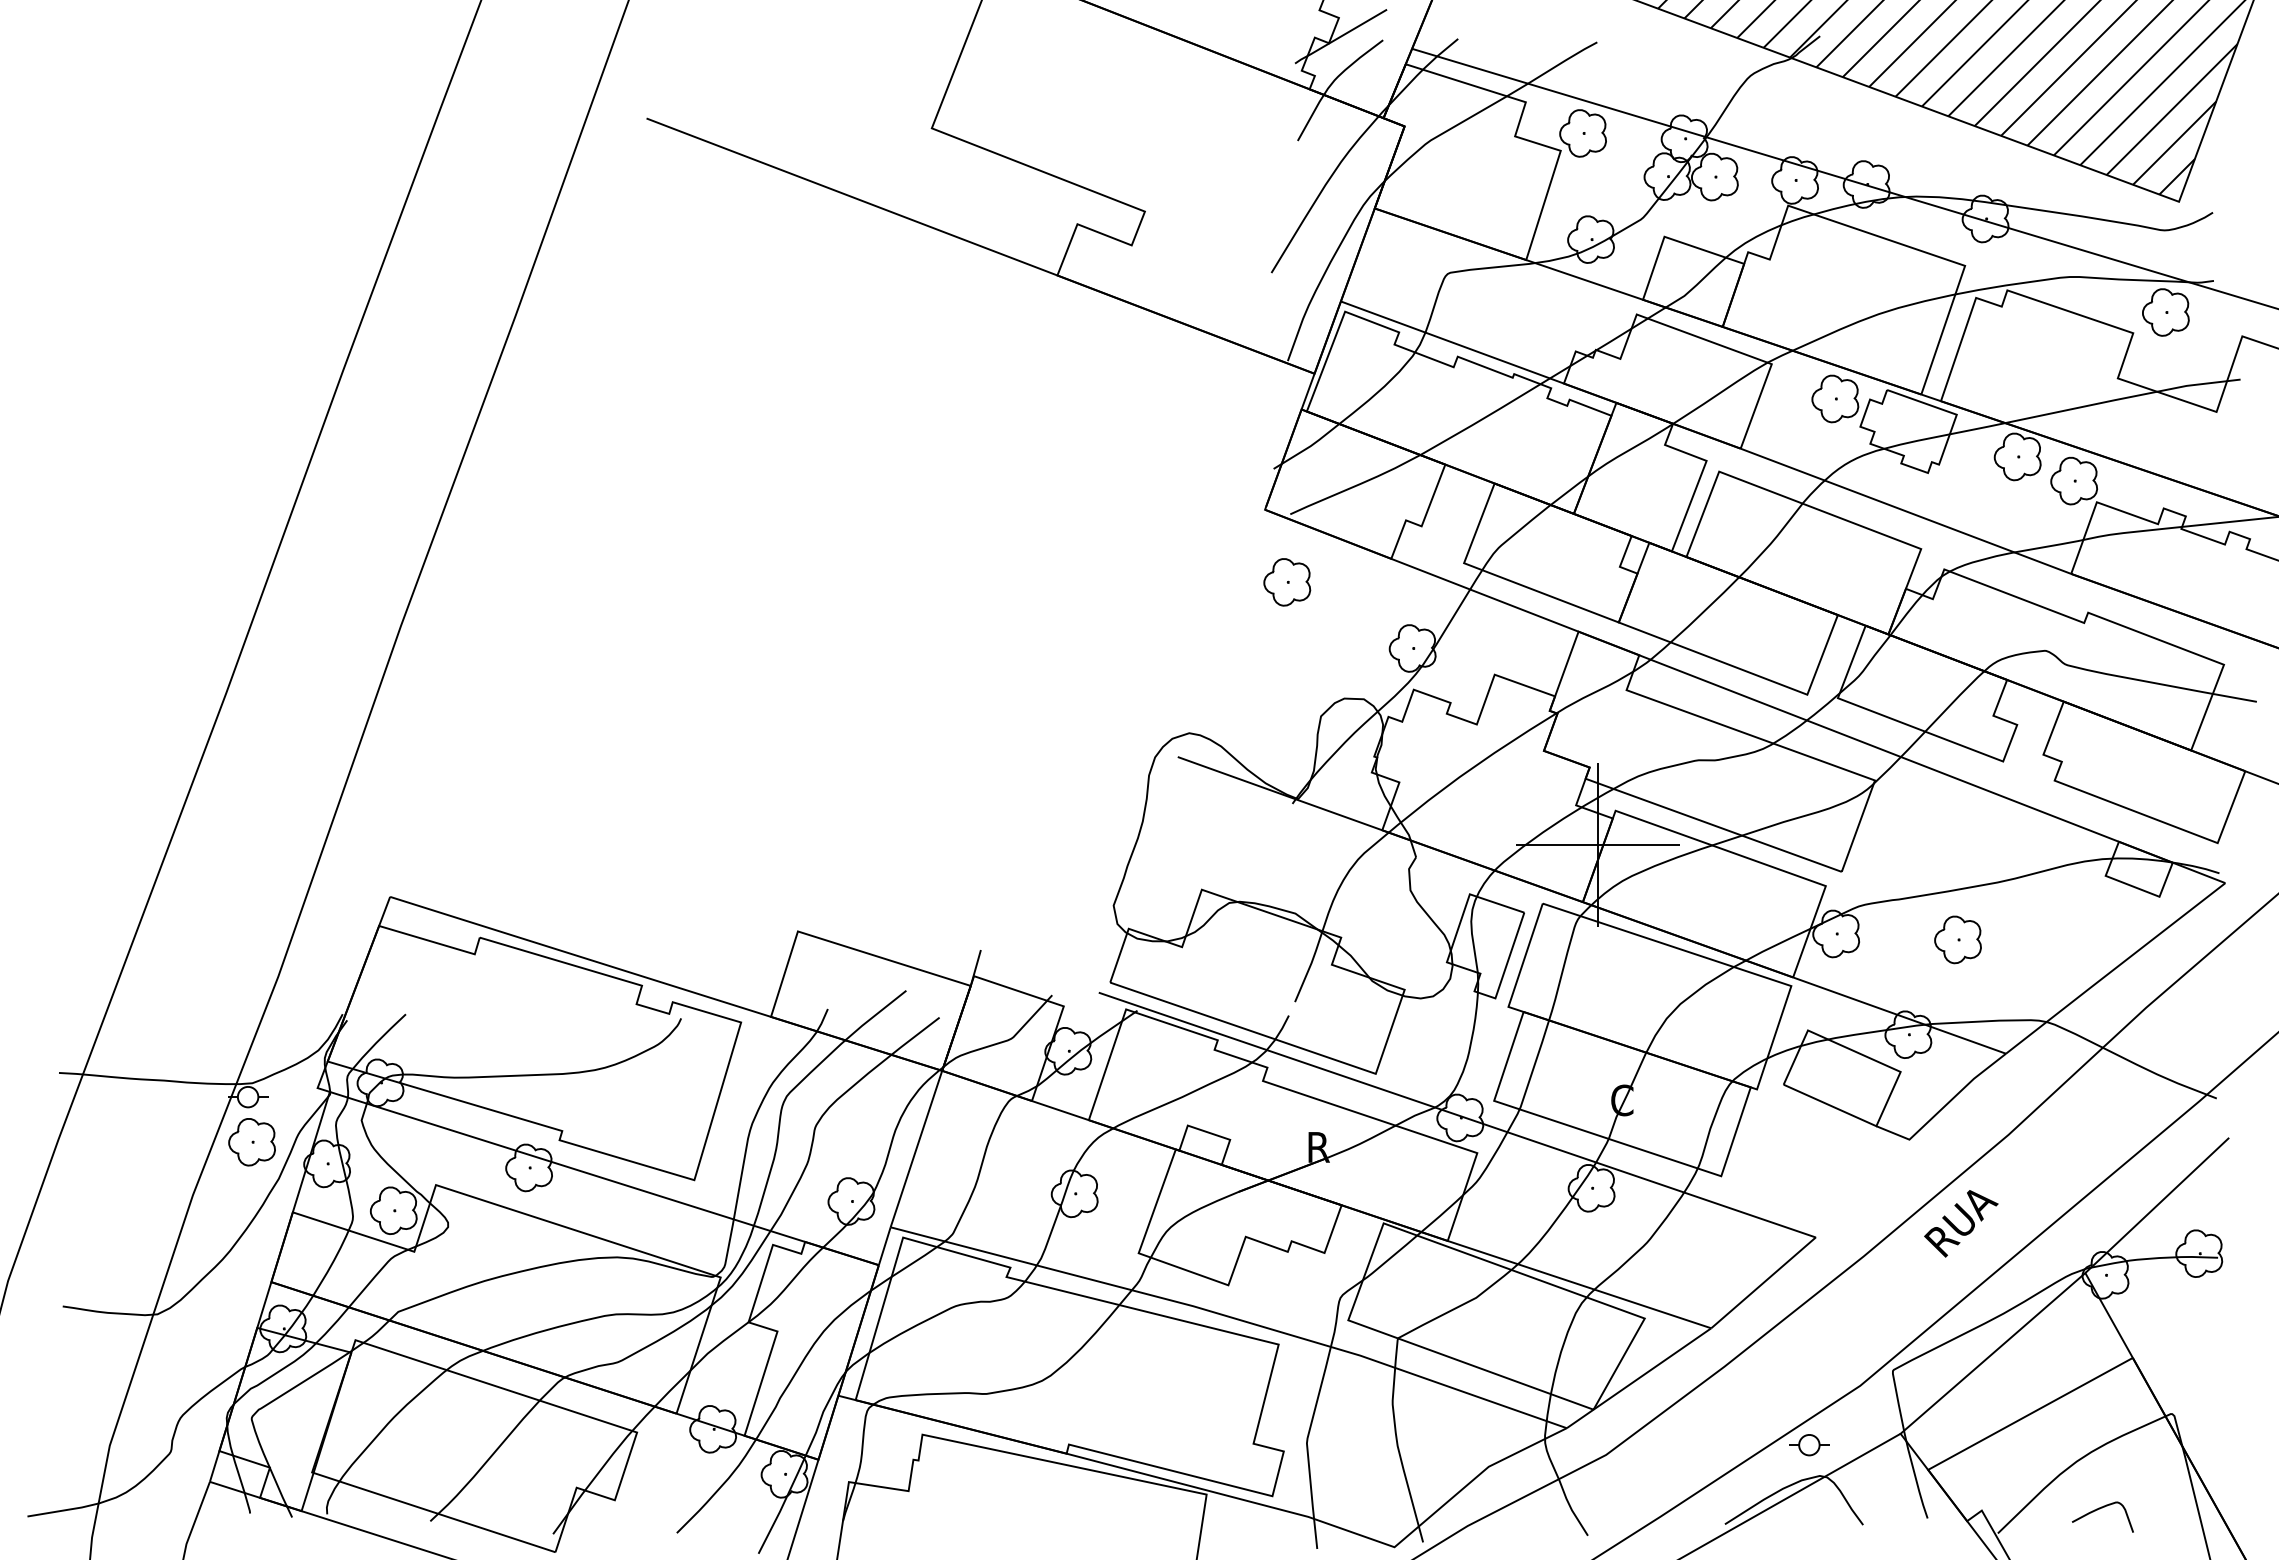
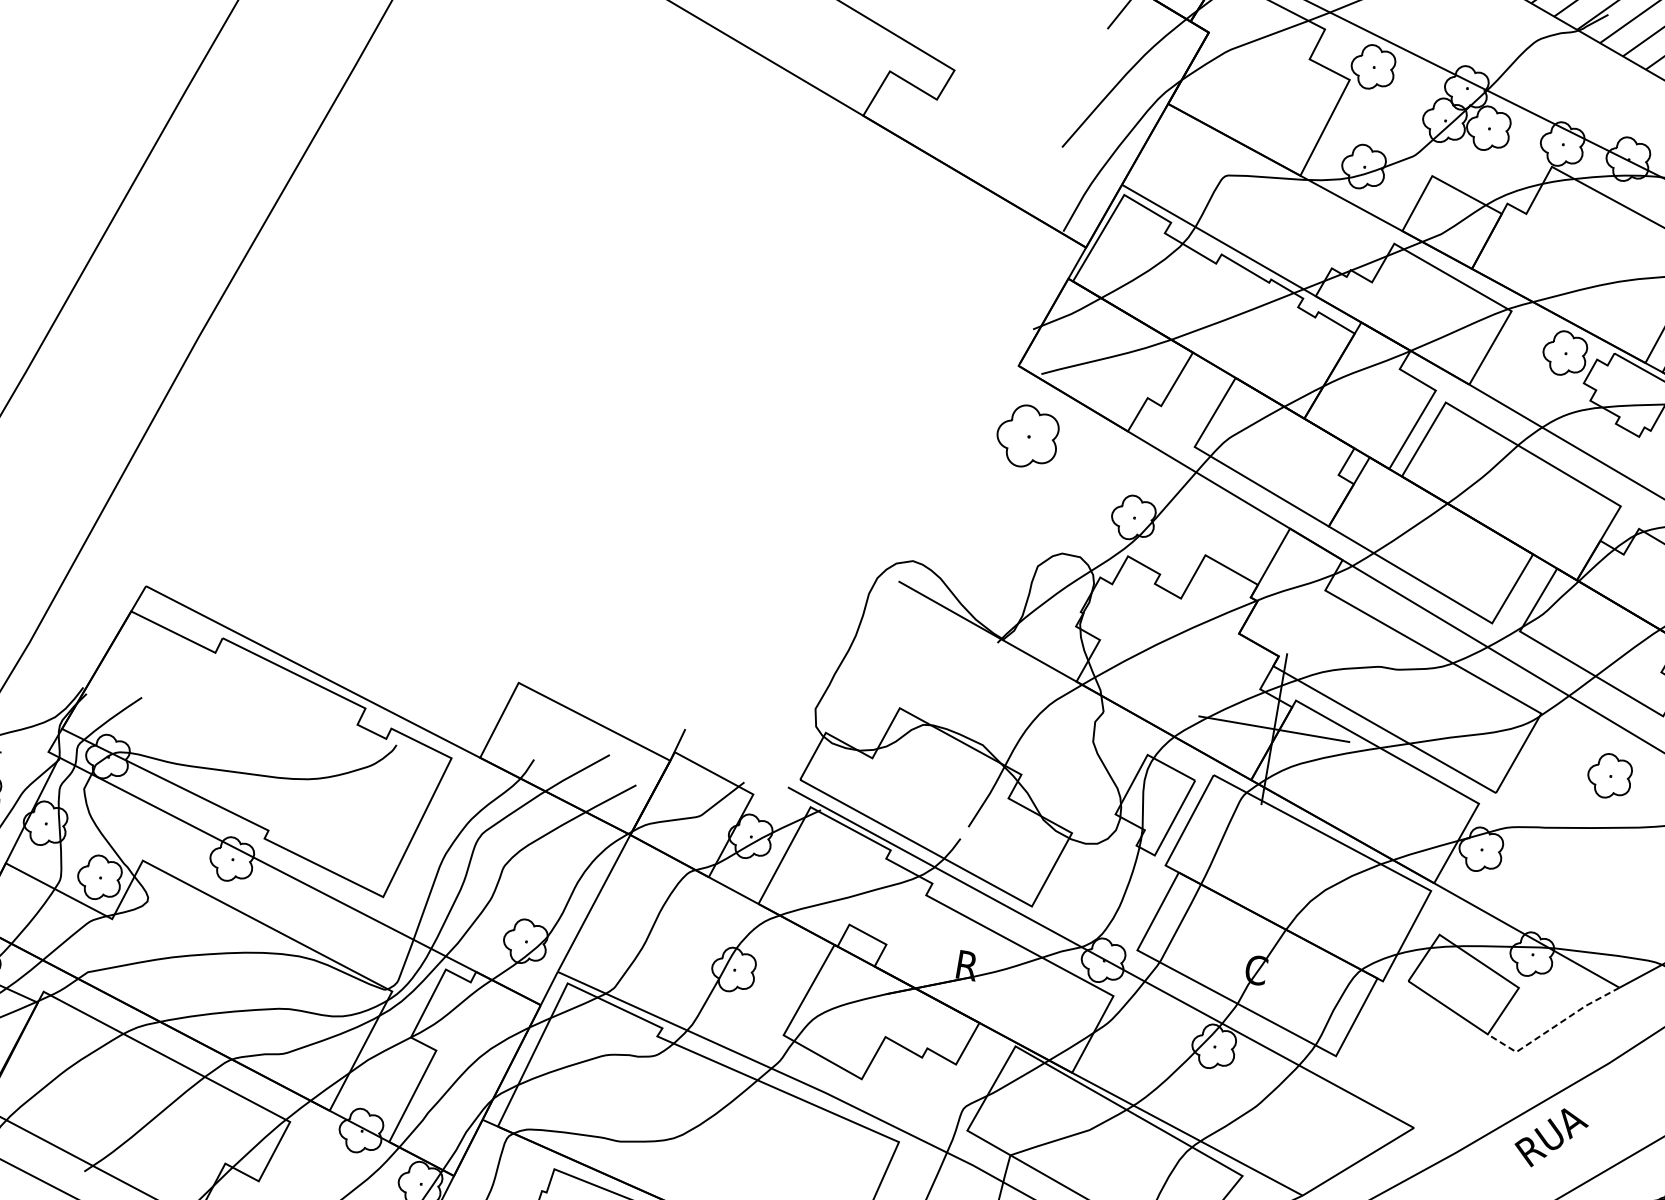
part: (1287, 582) -> (1027, 436), size x1.4
part: (1957, 939) -> (1609, 775), moved
line: (1943, 1107) -> (1553, 1027), solid -> dashed

